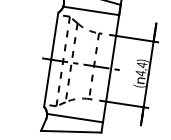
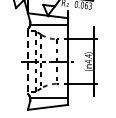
line: (51, 59) -> (27, 61), solid -> dashed

